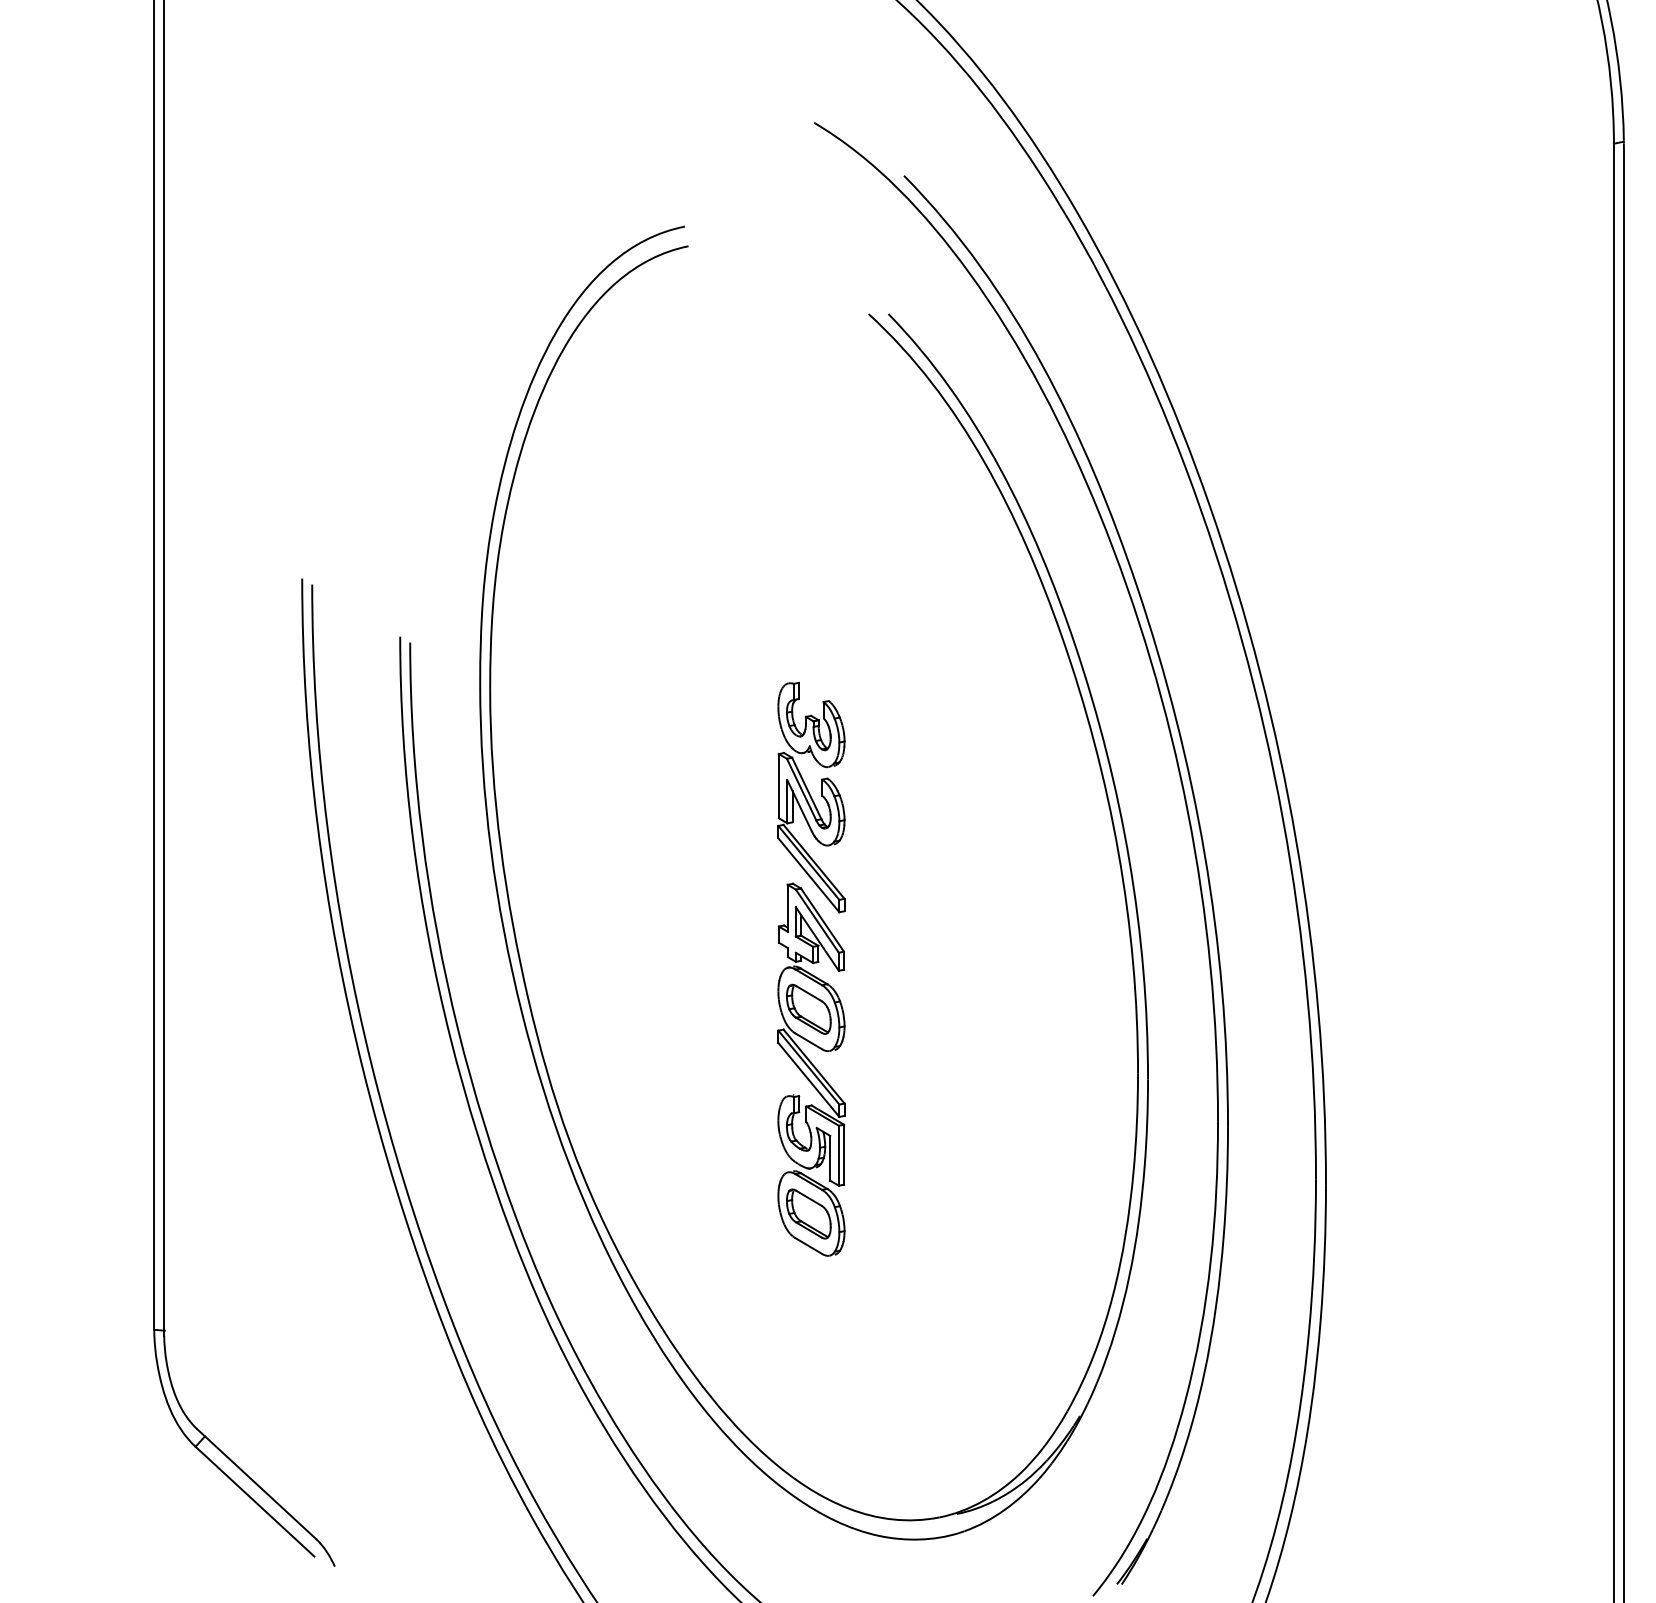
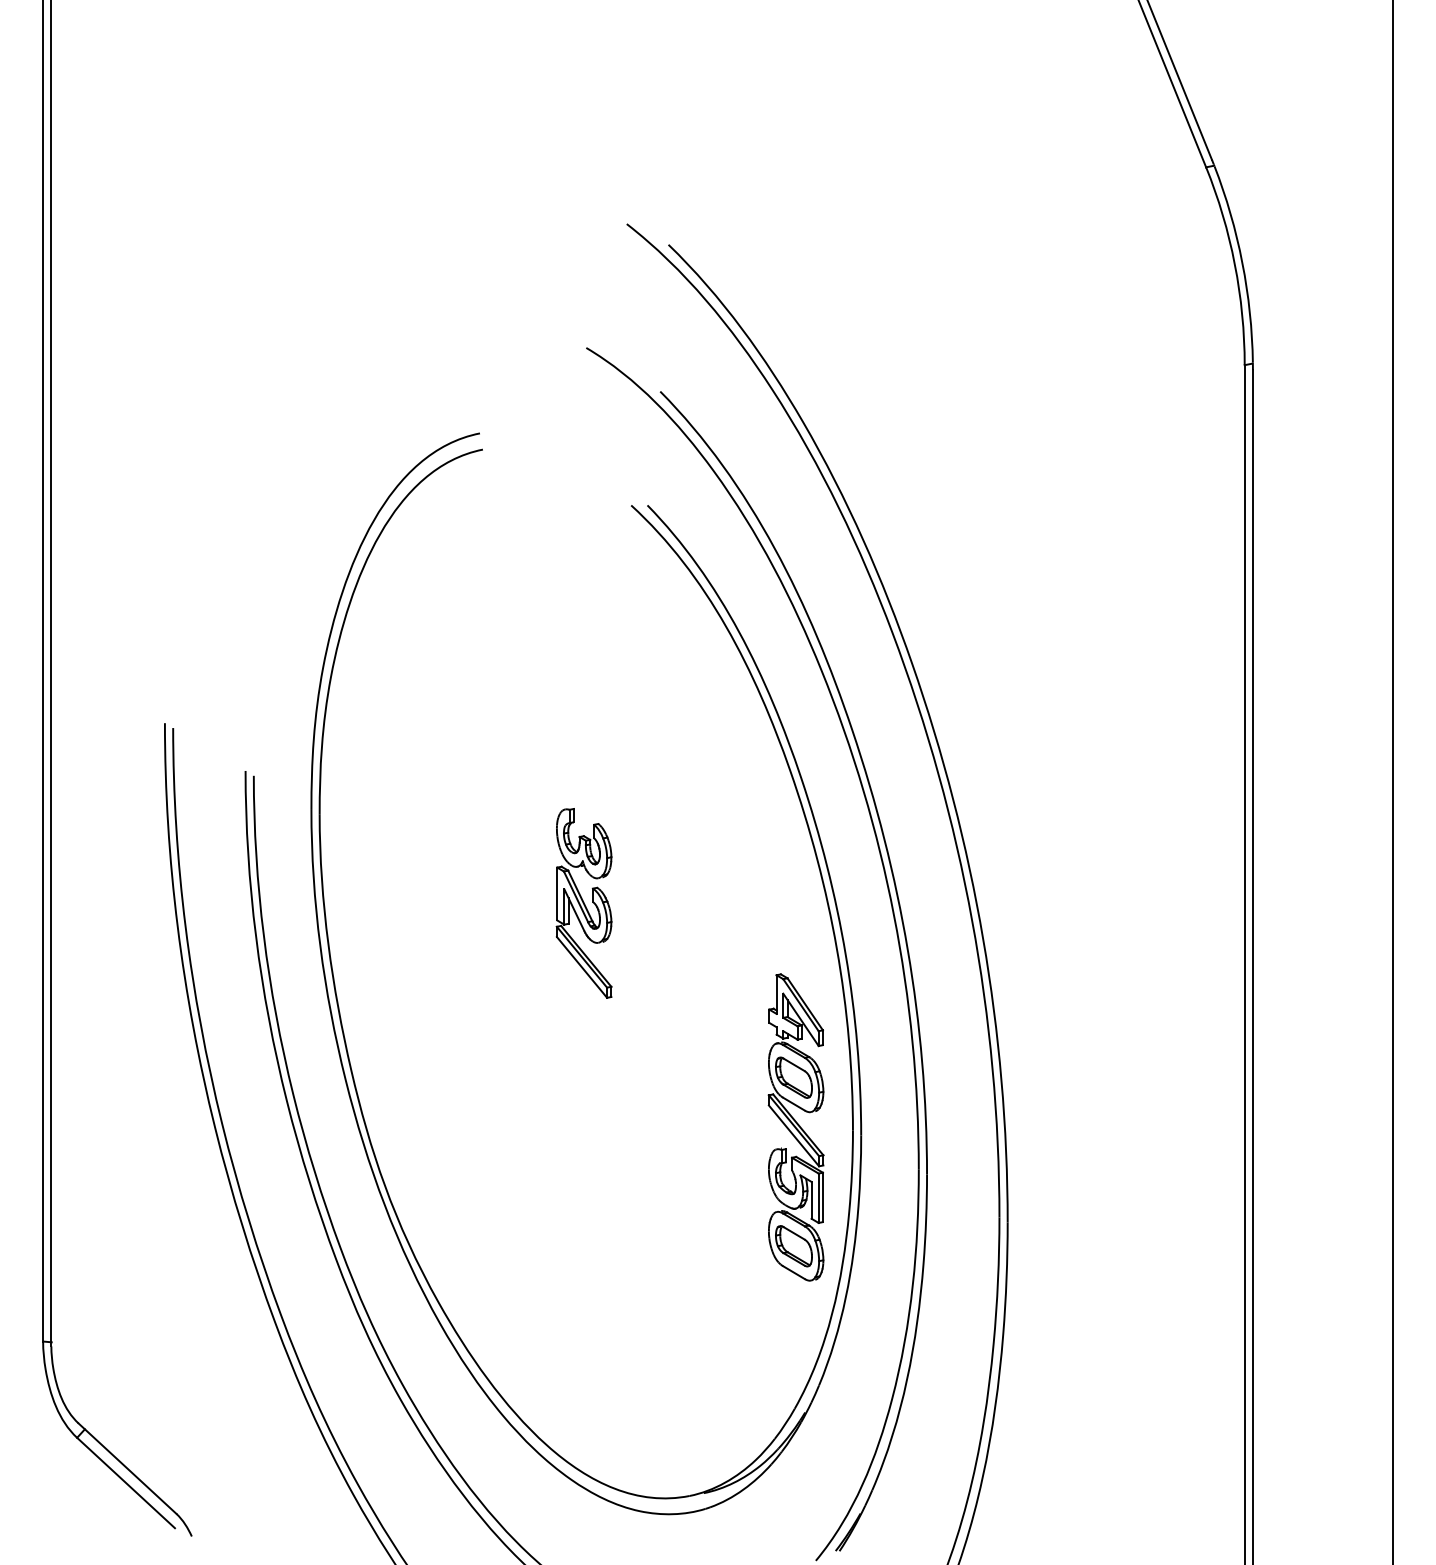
part: (810, 1069) -> (795, 1127), moved

